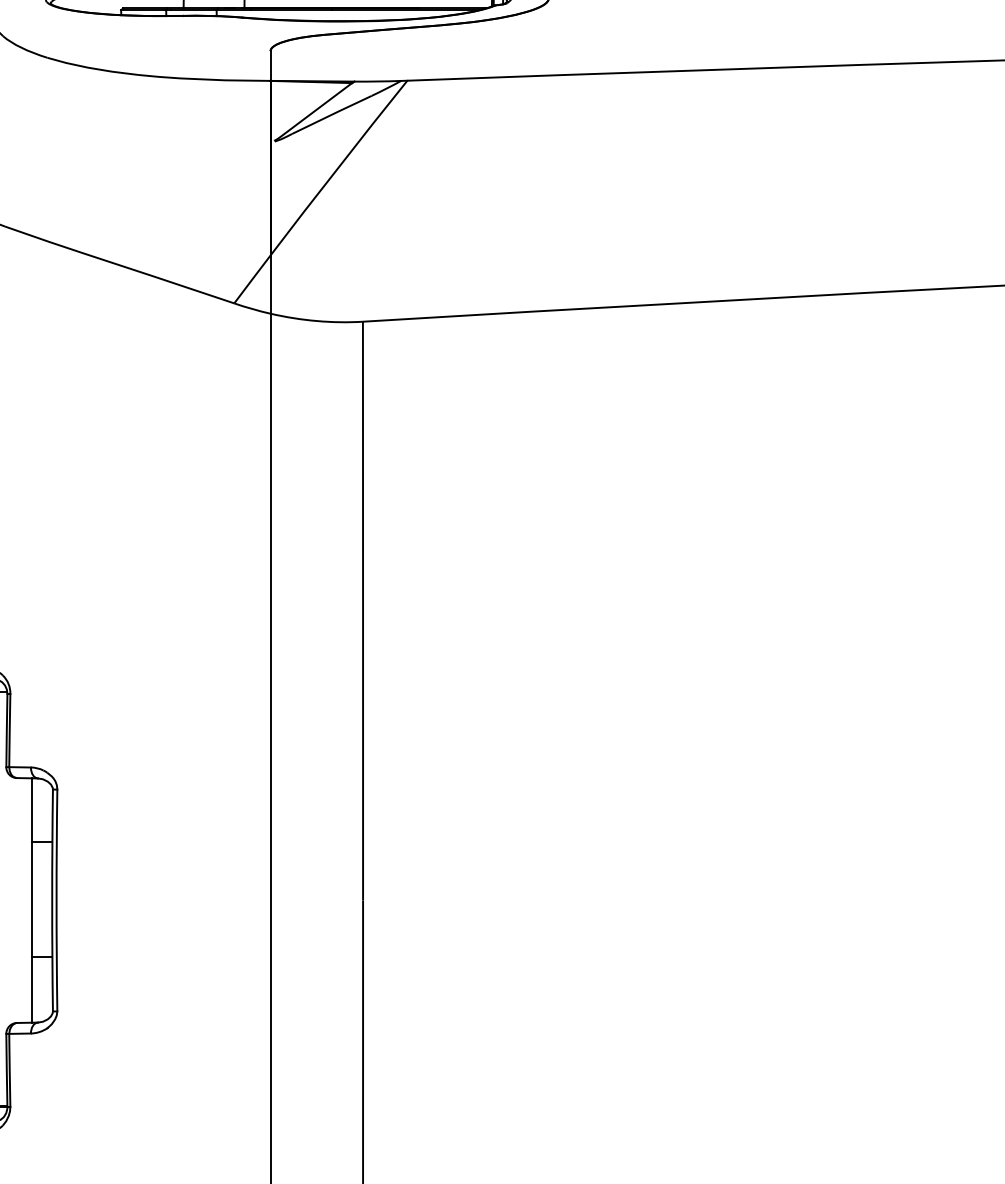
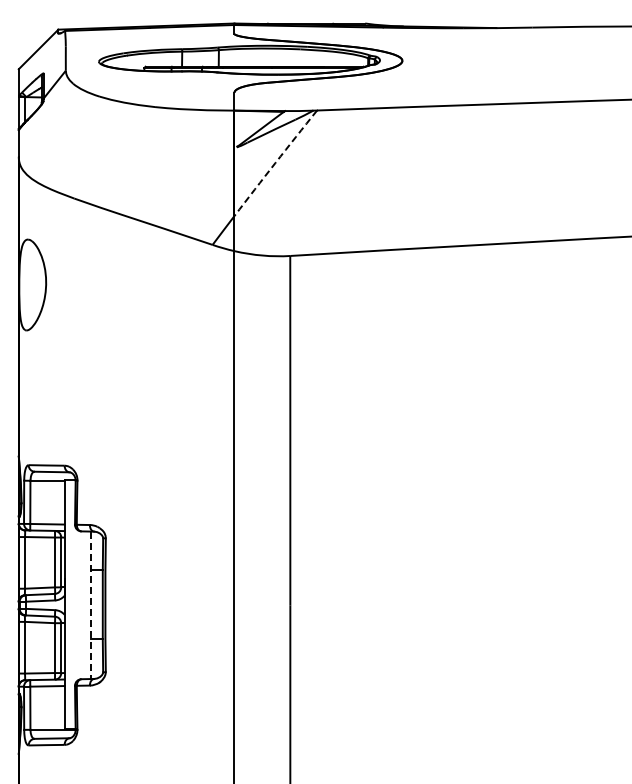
arc: (338, 168) -> (275, 163), solid -> dashed
line: (31, 900) -> (90, 605), solid -> dashed

